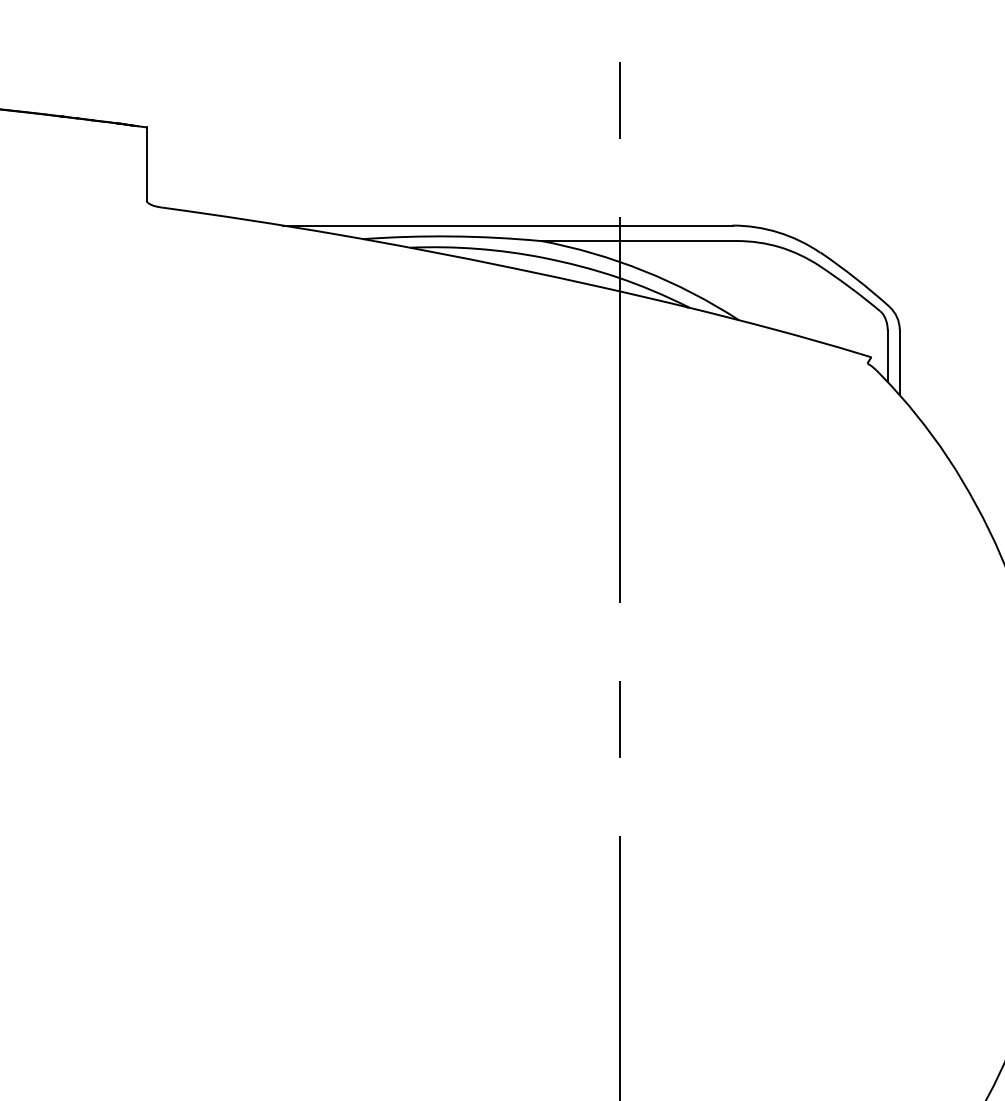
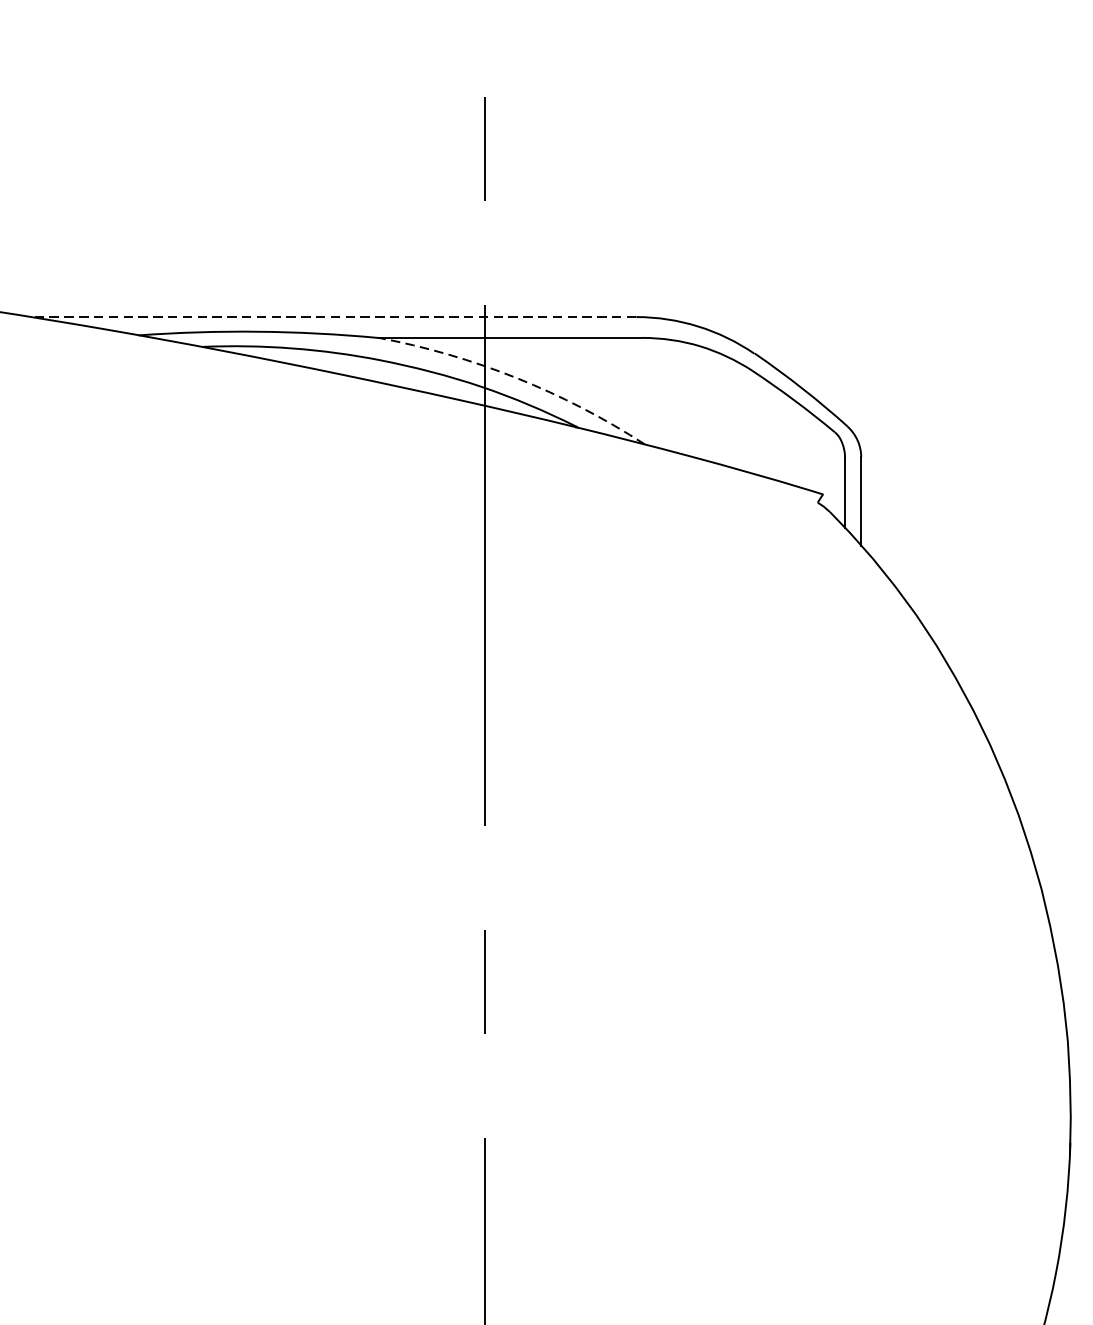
line: (507, 225) -> (333, 316), solid -> dashed
arc: (643, 270) -> (516, 377), solid -> dashed

